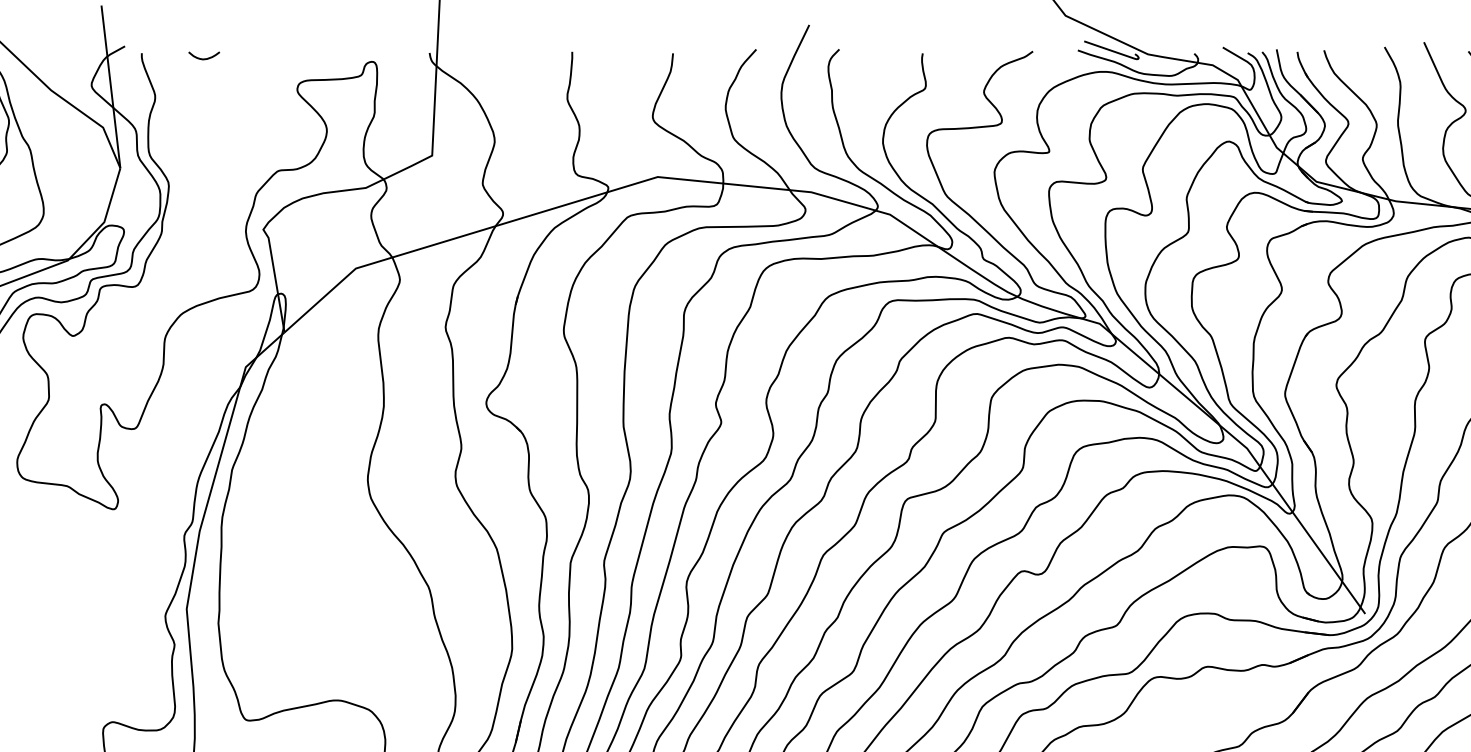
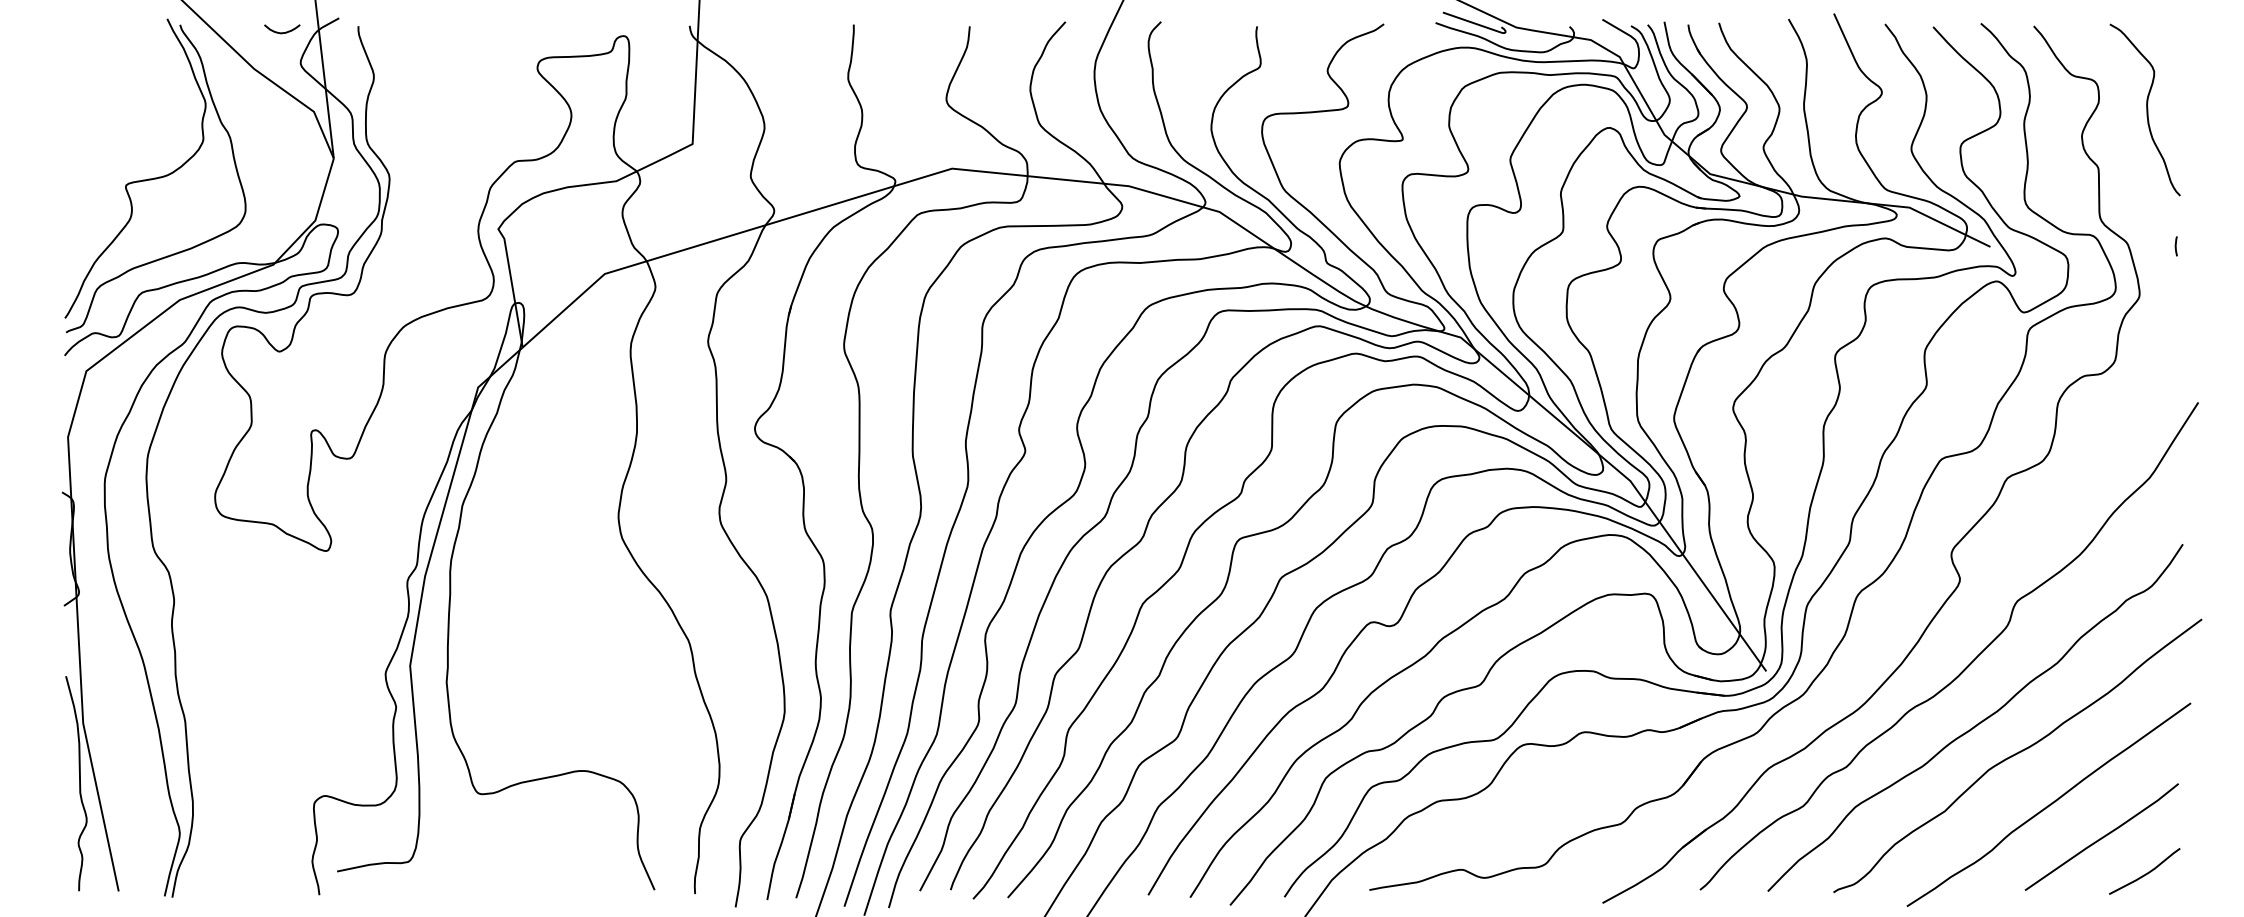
curve: (204, 58) -> (282, 32), moved

